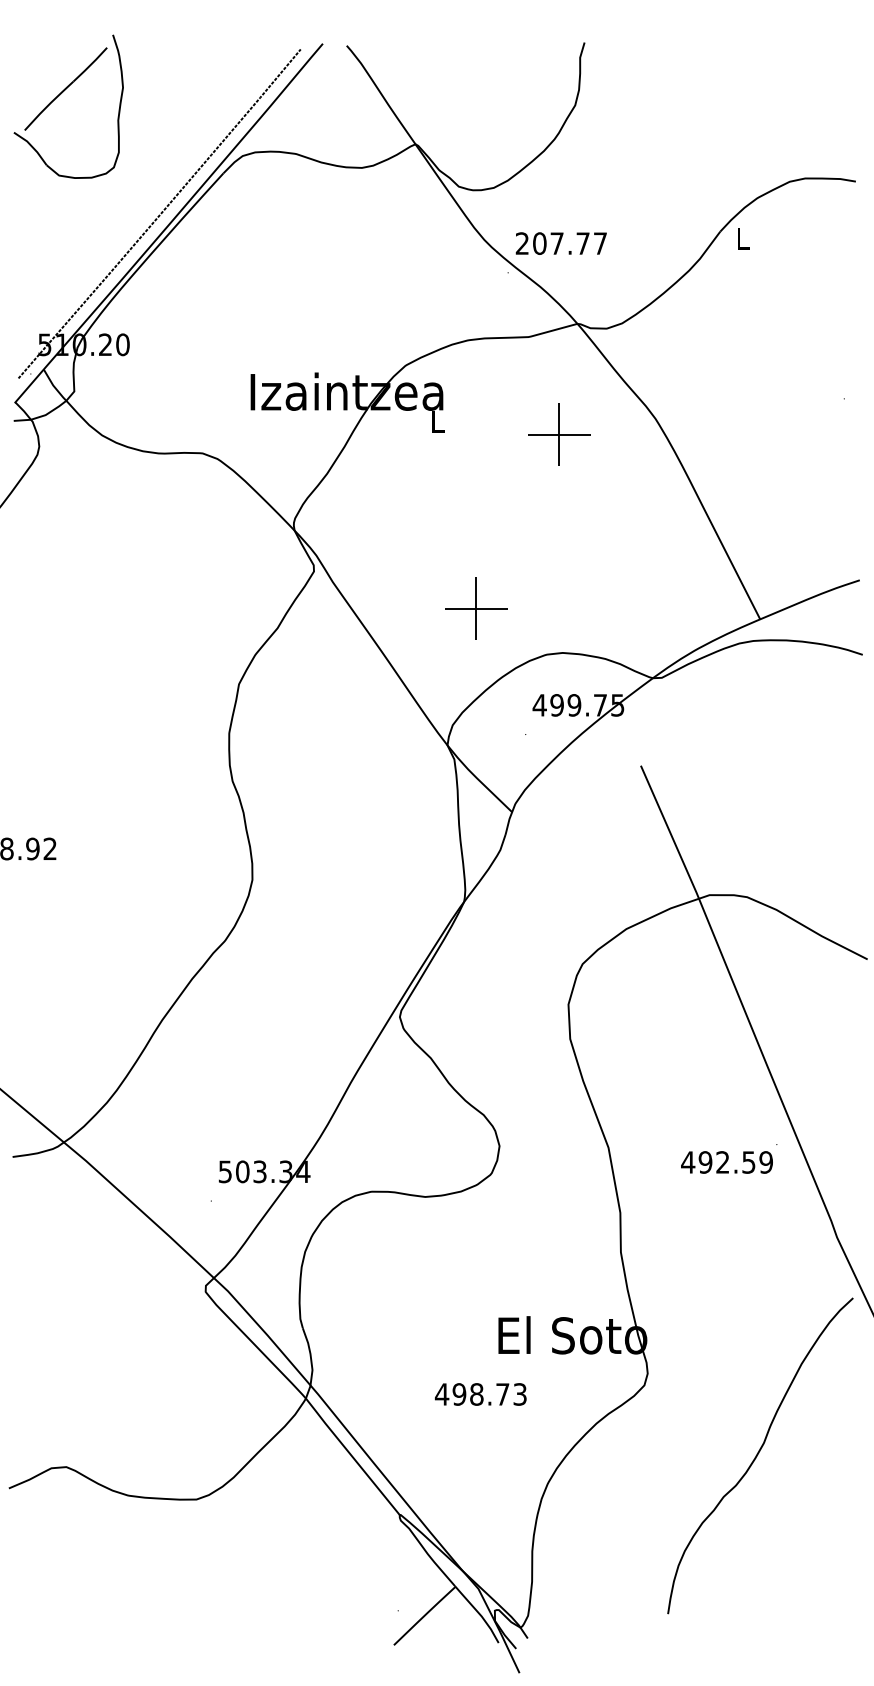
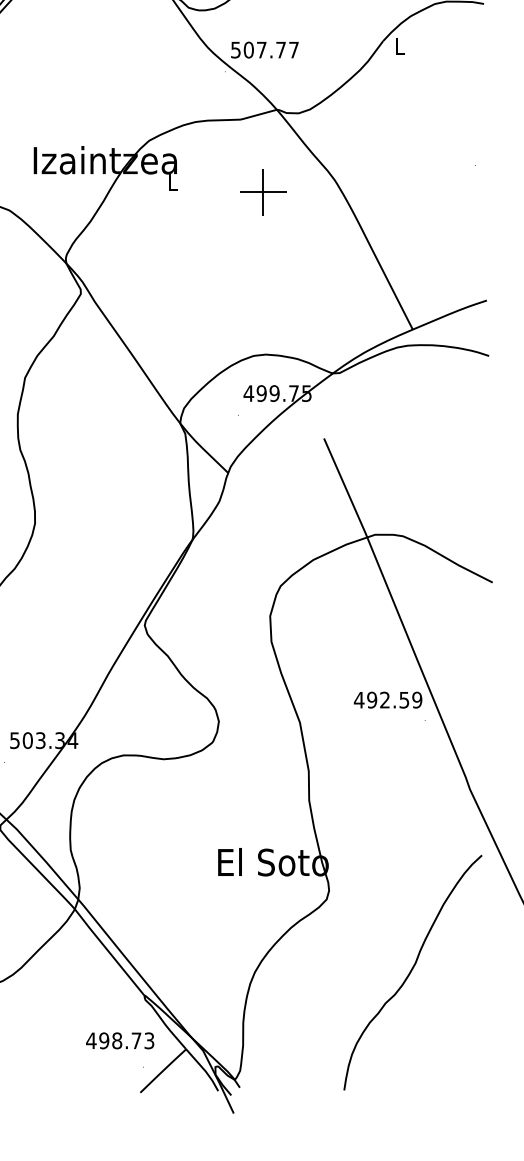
text: (521, 243) -> (235, 50), 207.77 -> 507.77
part: (476, 608) -> (201, 321), removed
text: (726, 1162) -> (387, 700), moved
text: (480, 1394) -> (119, 1040), moved
curve: (759, 1453) -> (412, 970), moved

